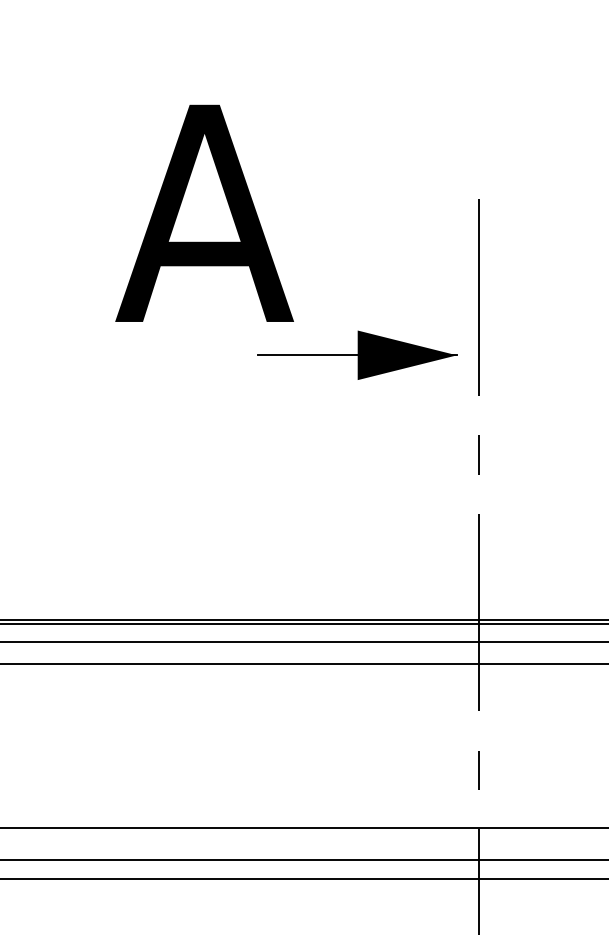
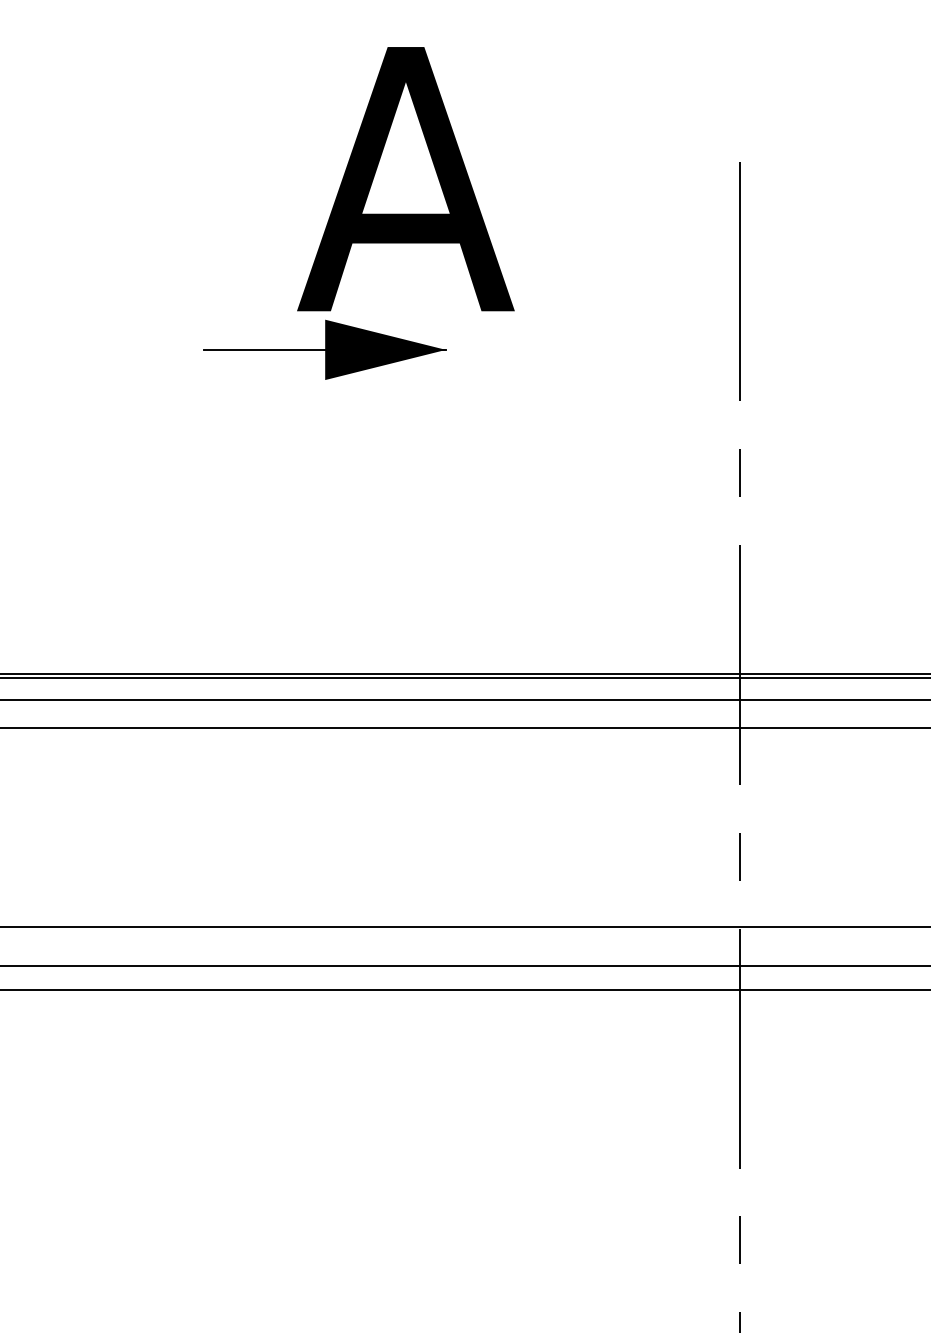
part: (357, 355) -> (324, 349), moved

